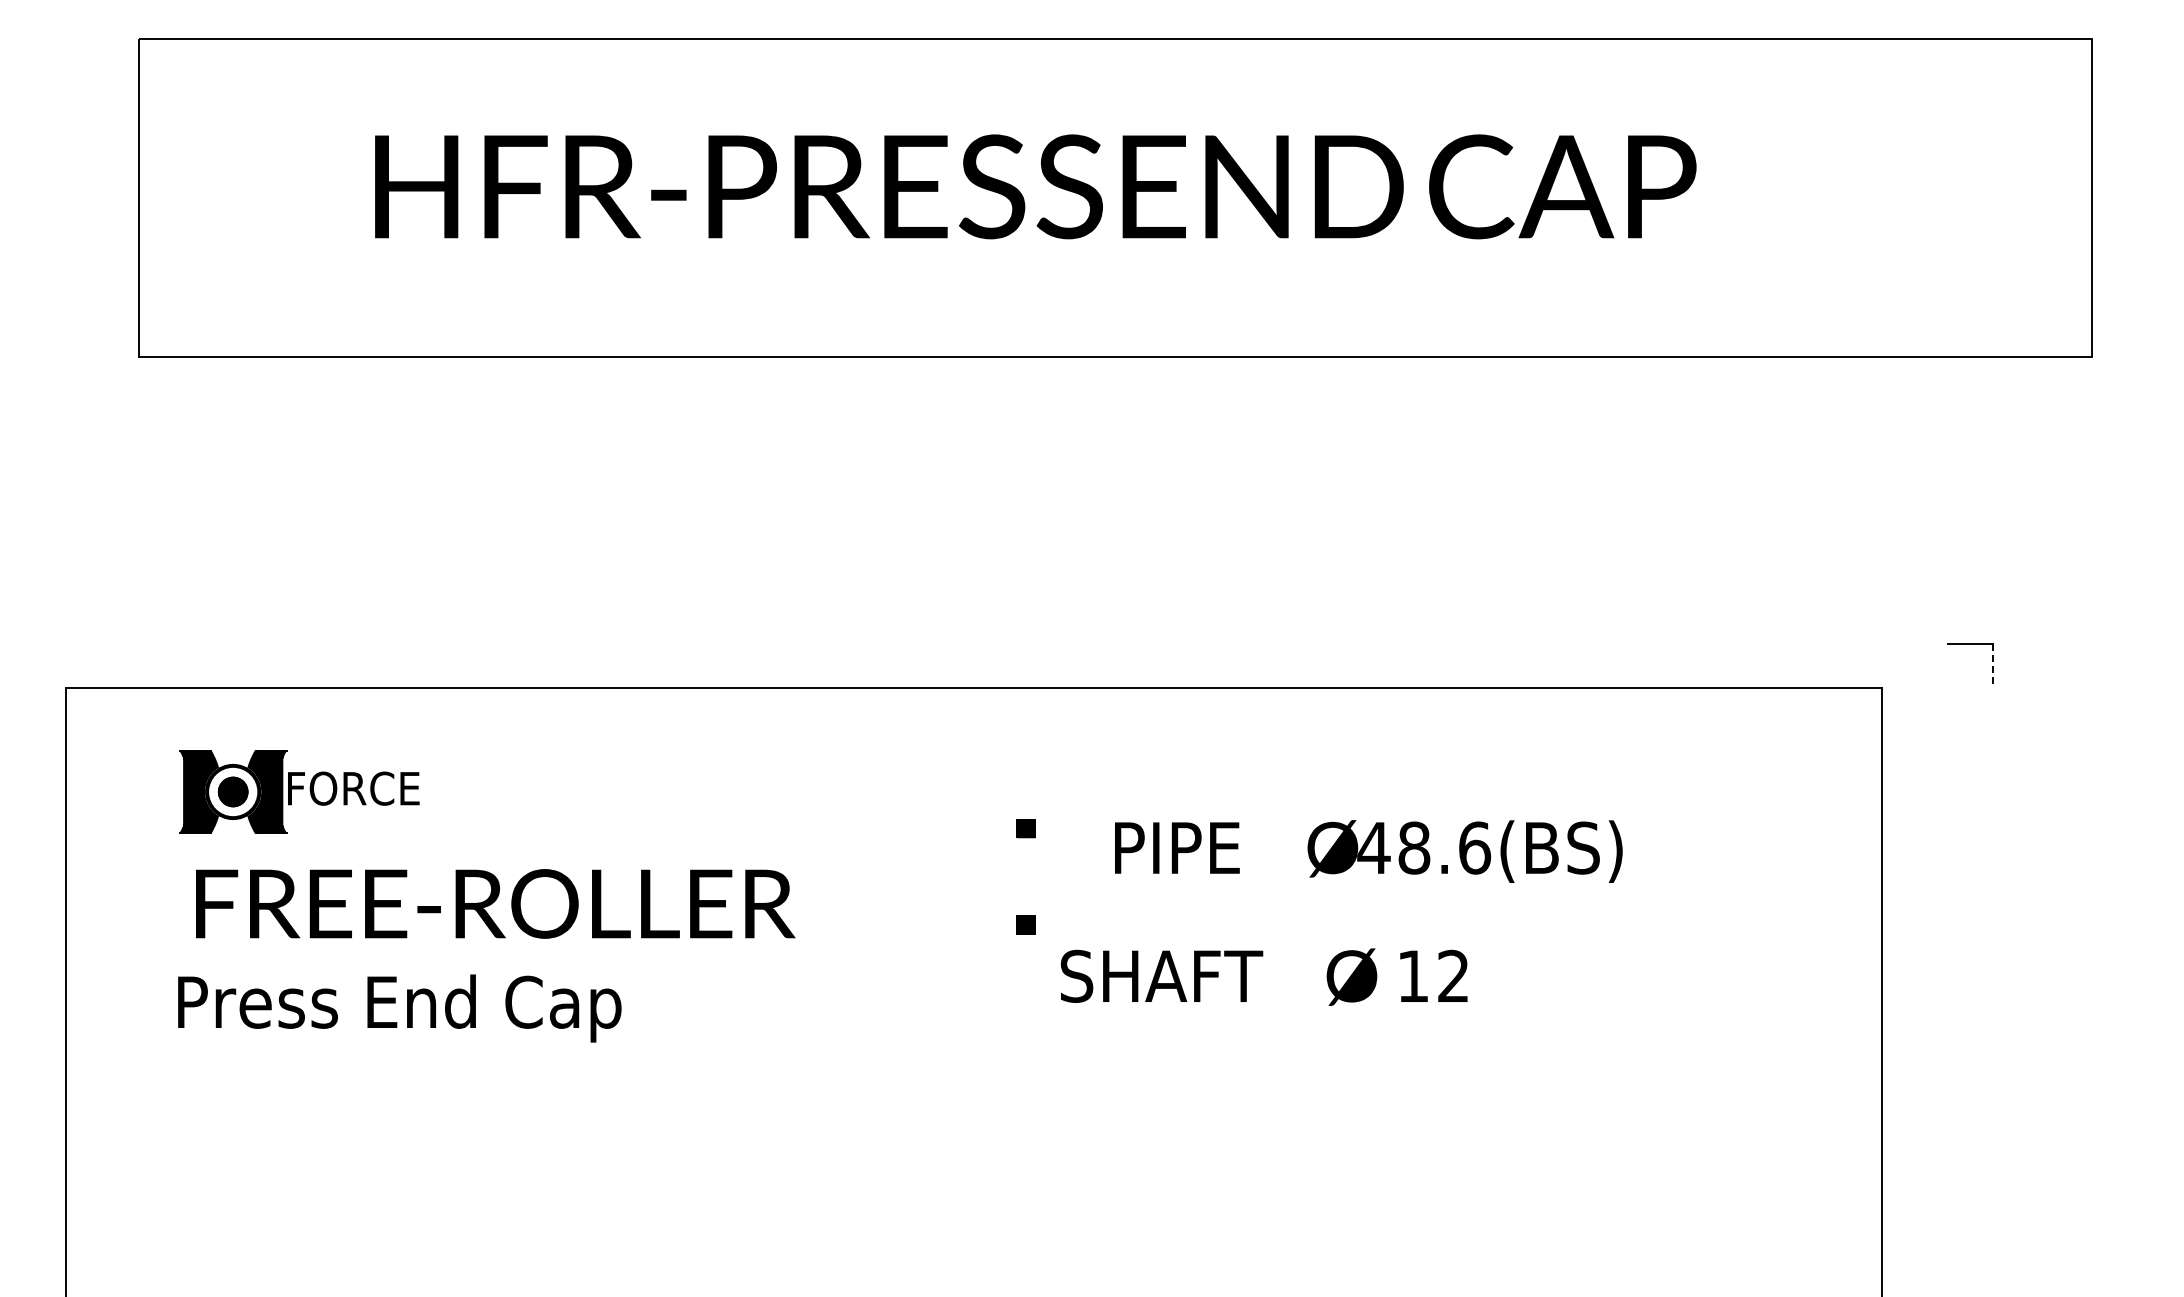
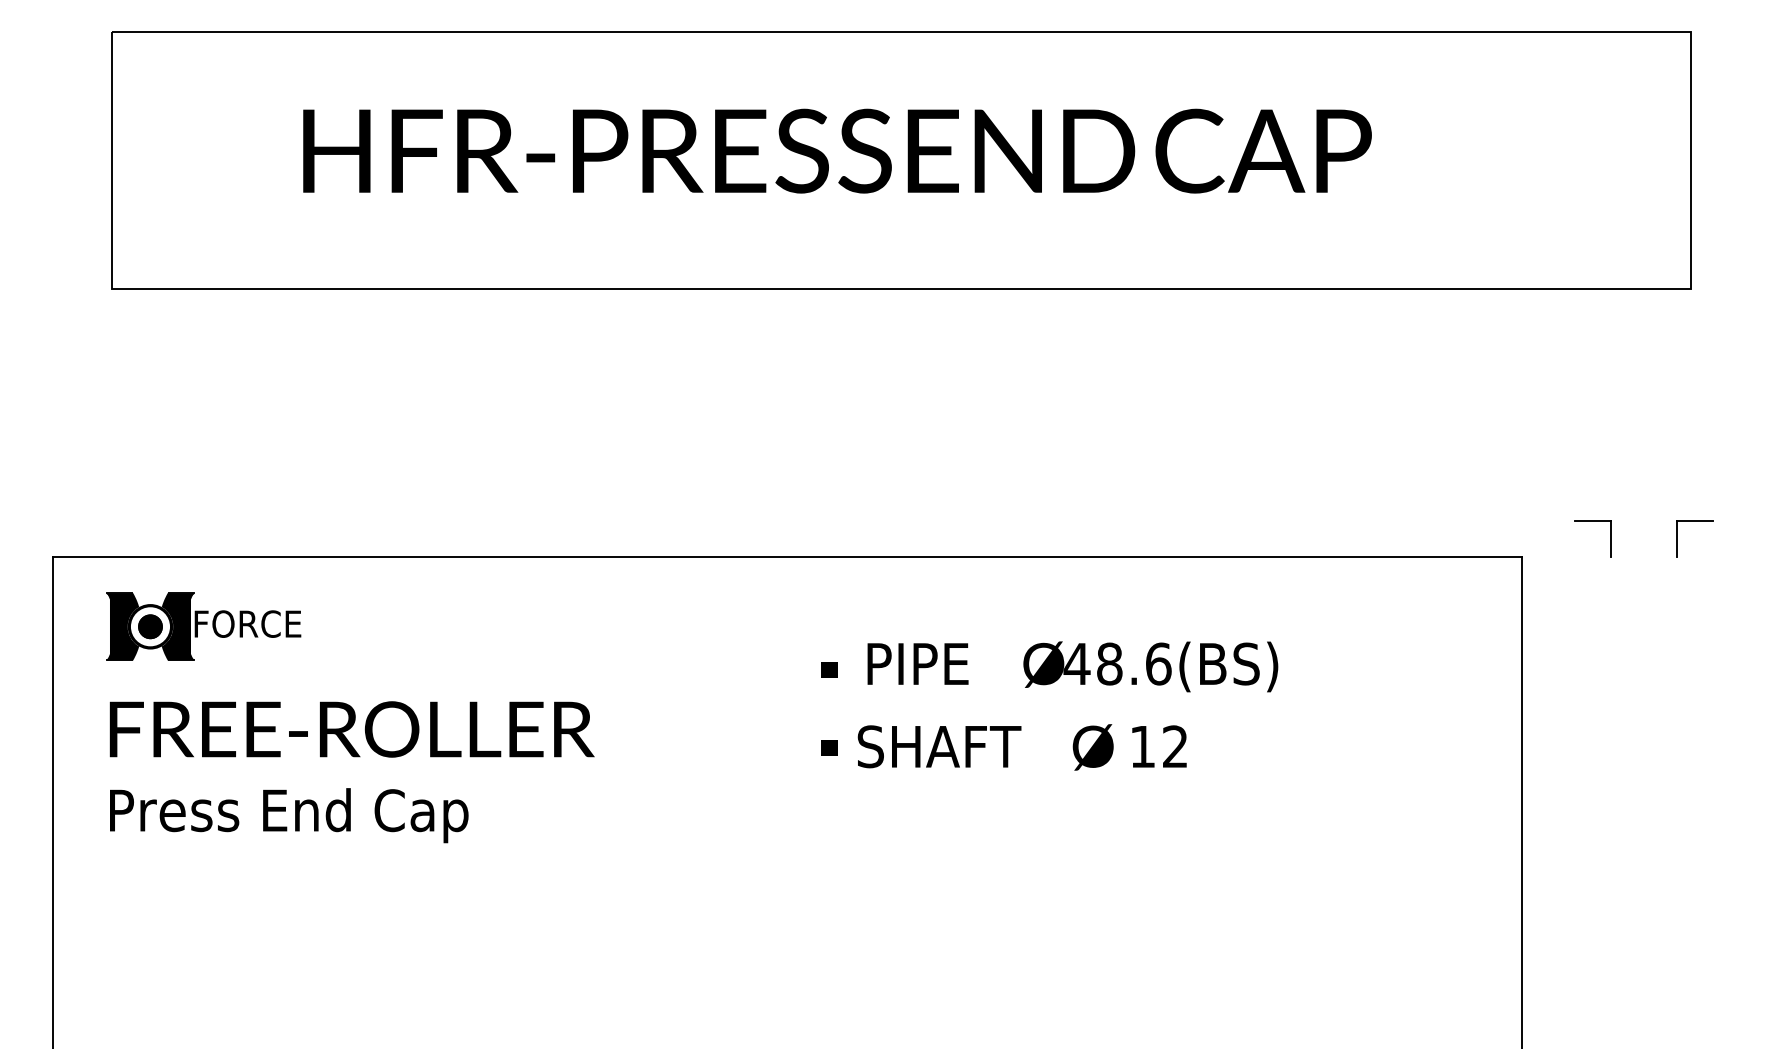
part: (2095, 644) -> (1694, 521), added
line: (1992, 666) -> (1611, 539), dashed -> solid
part: (299, 791) -> (204, 626), moved
text: (1368, 851) -> (1072, 666), moved
text: (495, 903) -> (352, 729), moved
text: (1263, 976) -> (1021, 746), moved
text: (399, 1008) -> (289, 815), moved

